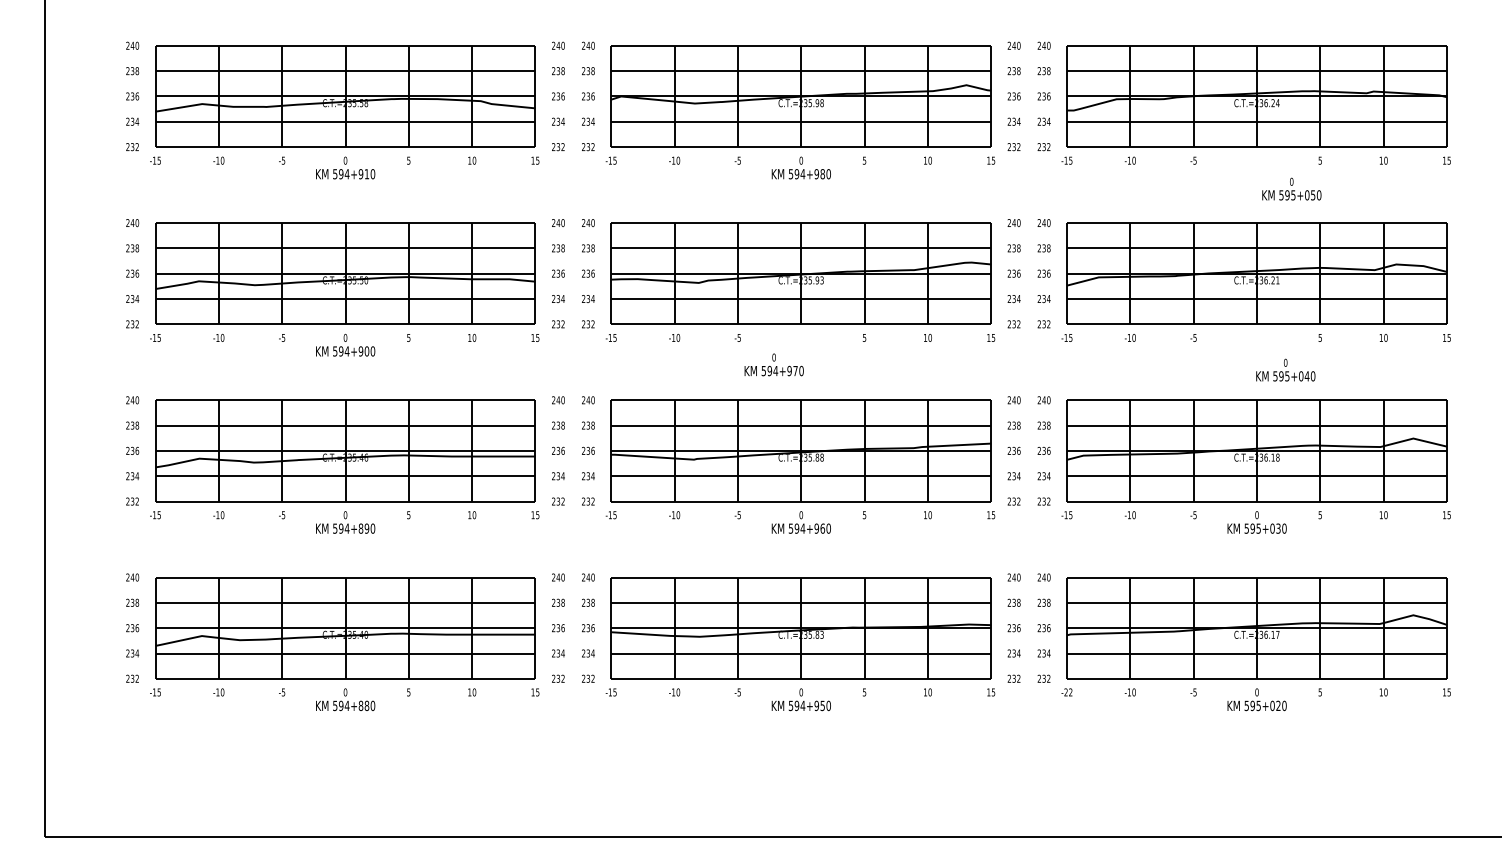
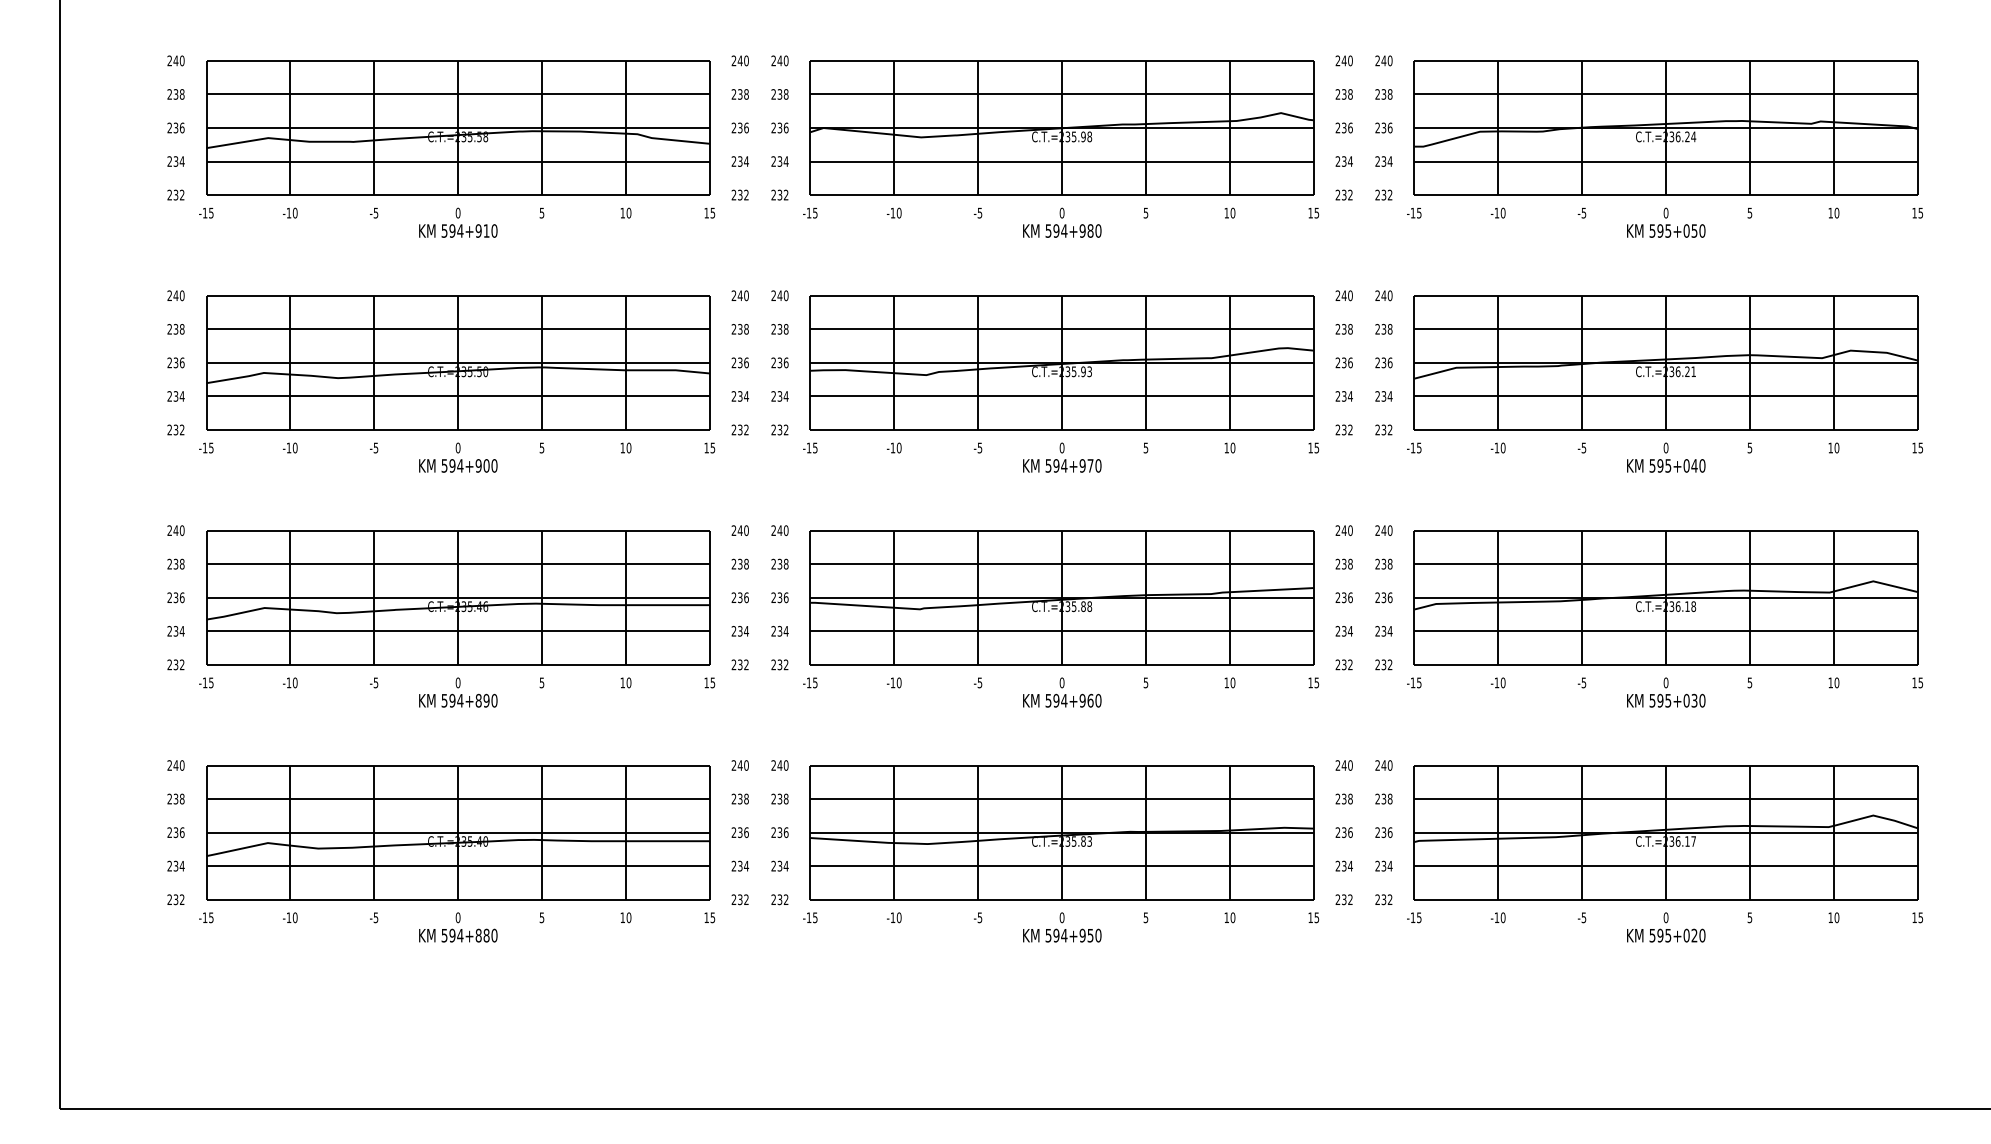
text: (1292, 188) -> (1666, 222), moved
text: (774, 364) -> (1062, 457), moved
text: (1286, 370) -> (1666, 457), moved
text: (1067, 692) -> (1415, 917), -22 -> -15

